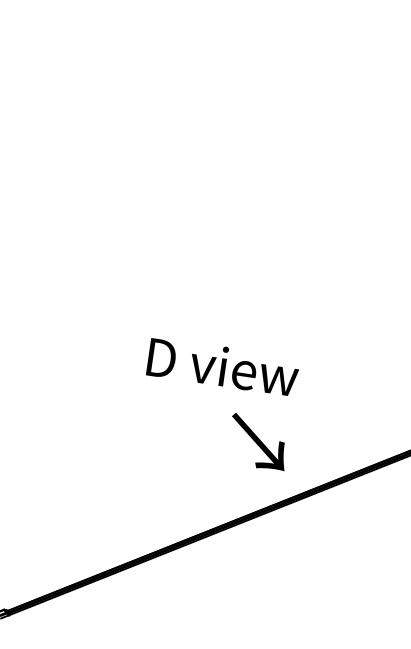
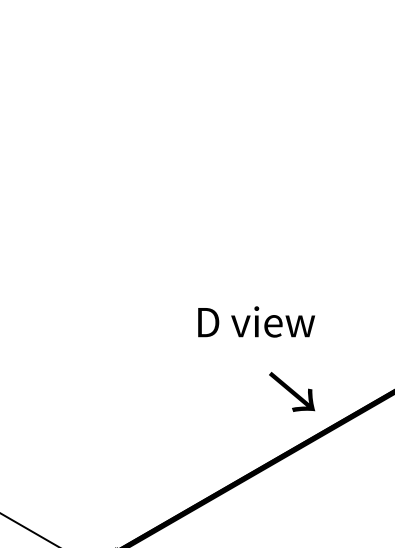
text: (223, 366) -> (256, 321), moved

